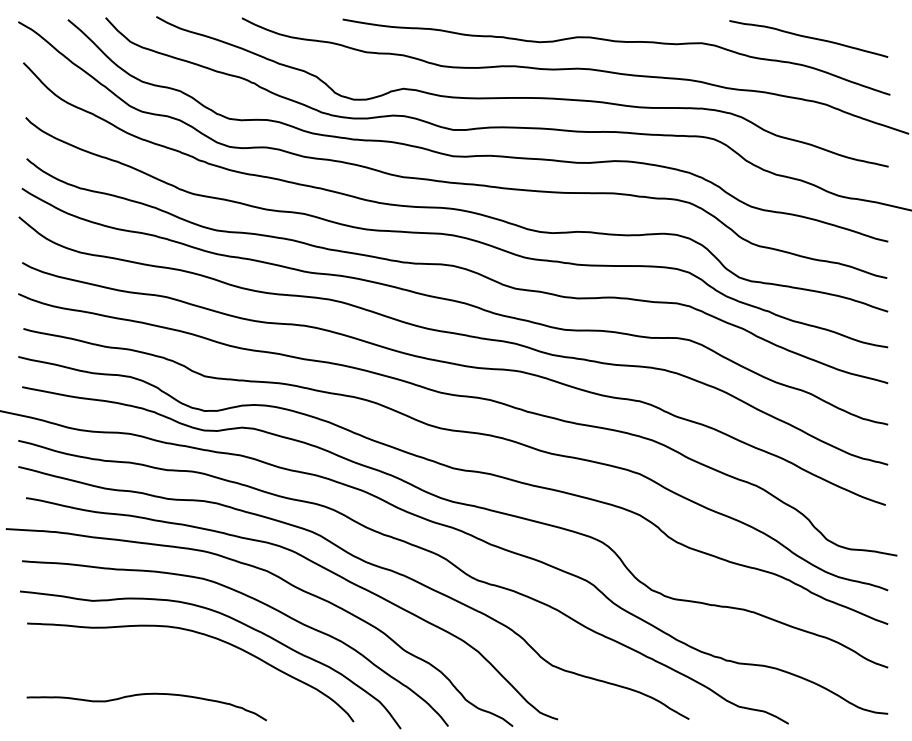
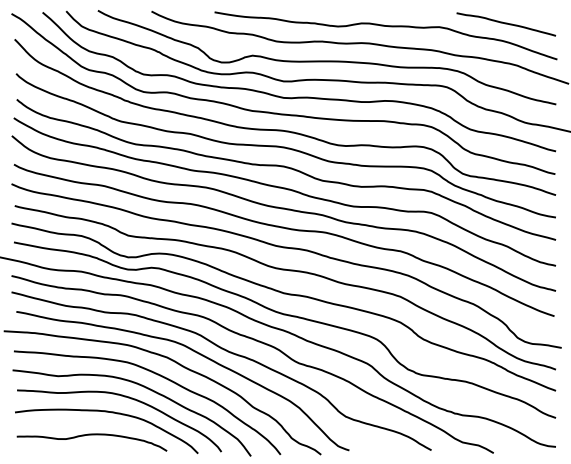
curve: (178, 660) -> (111, 413), added

